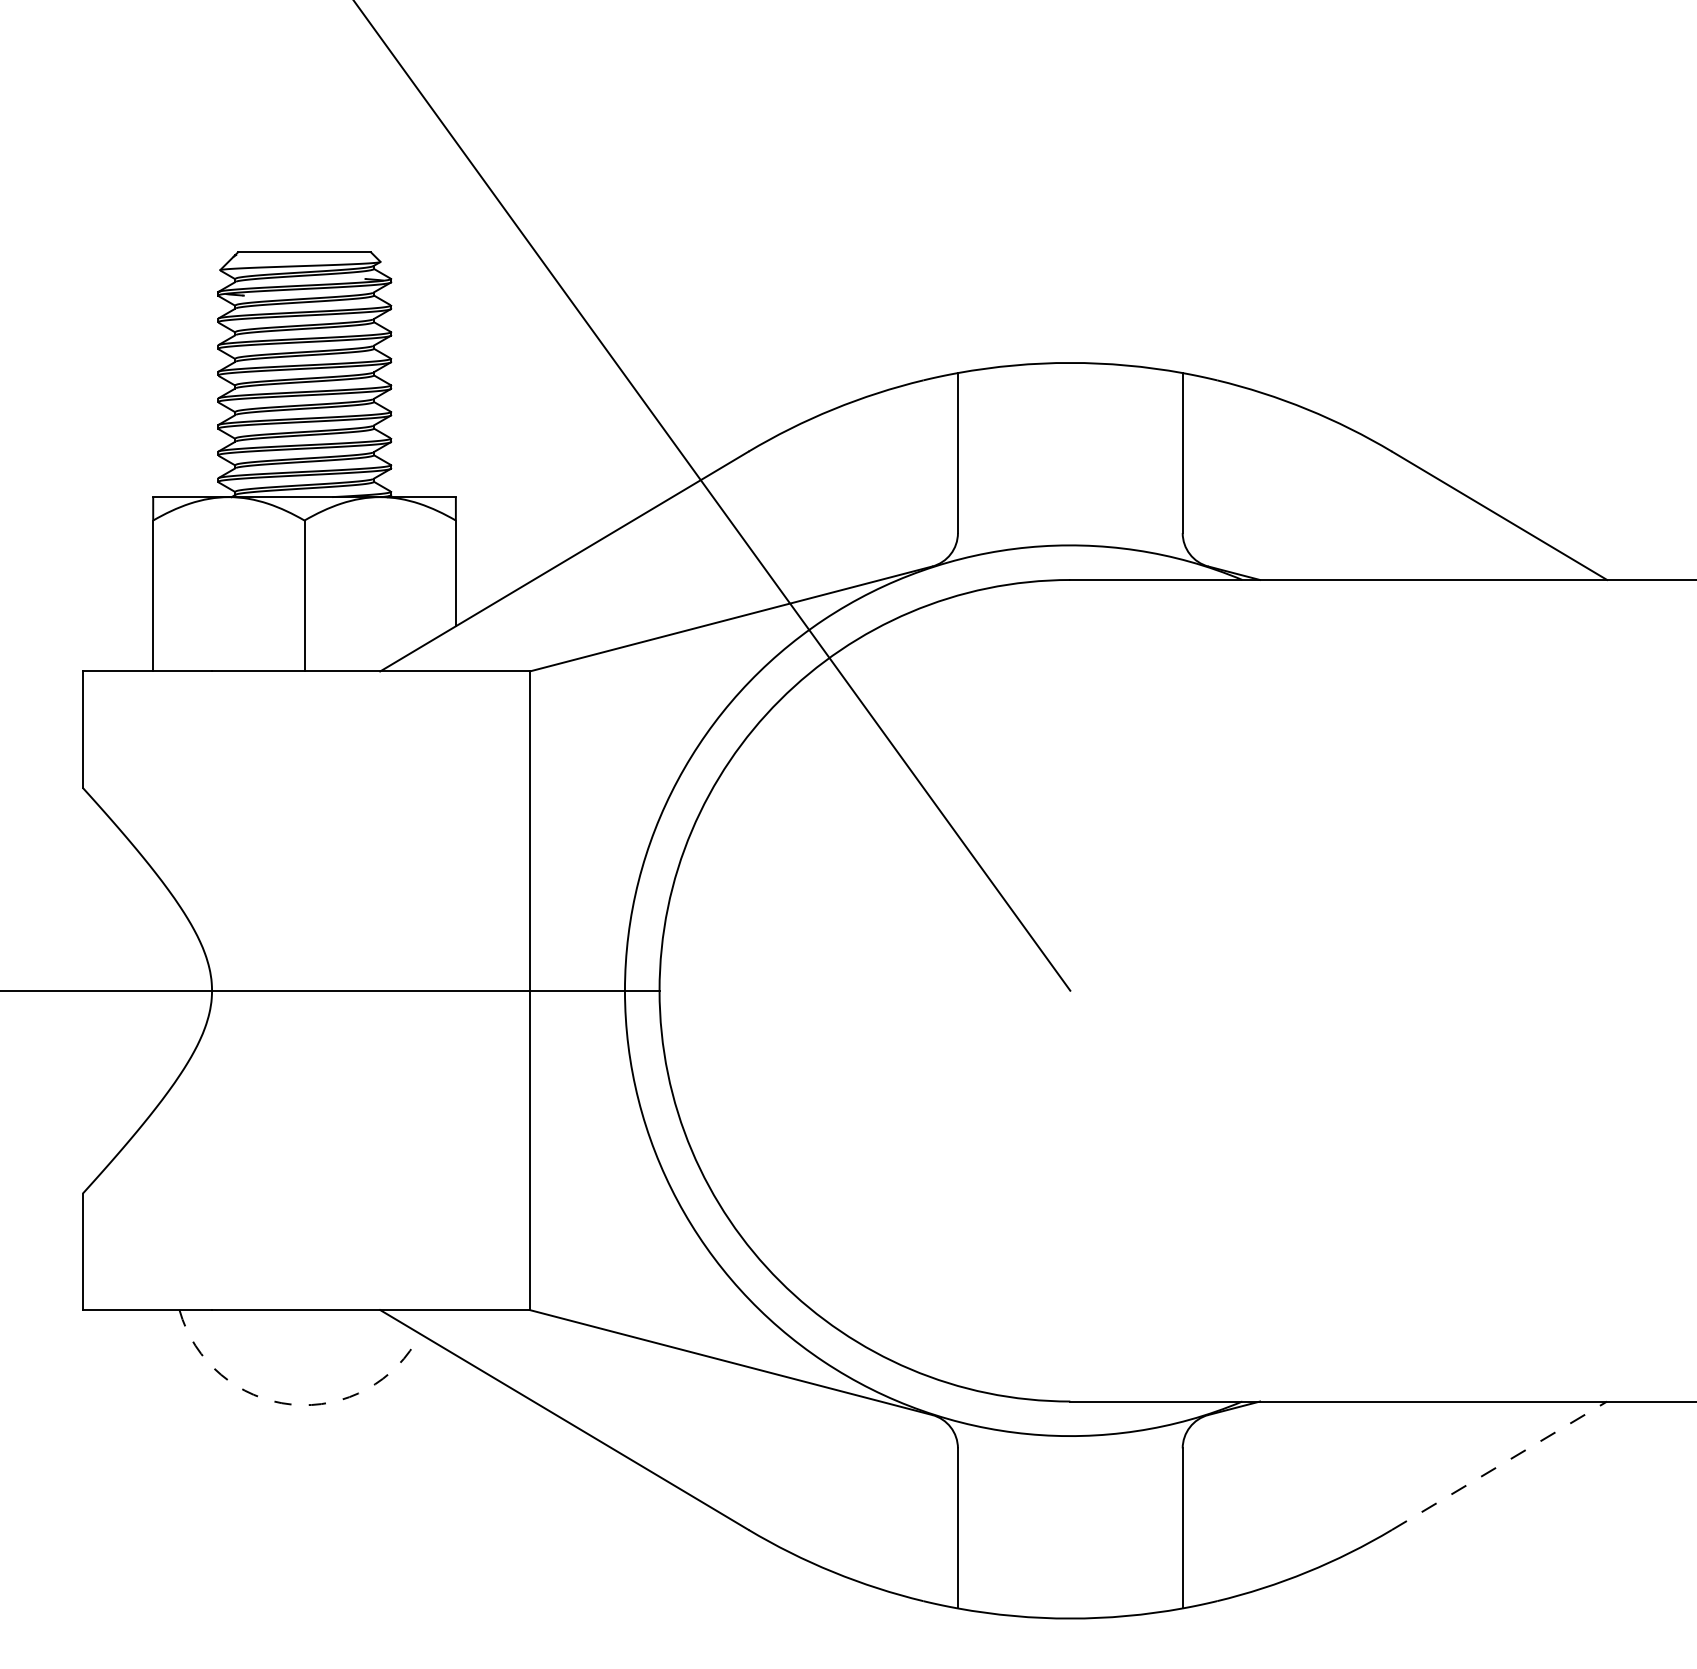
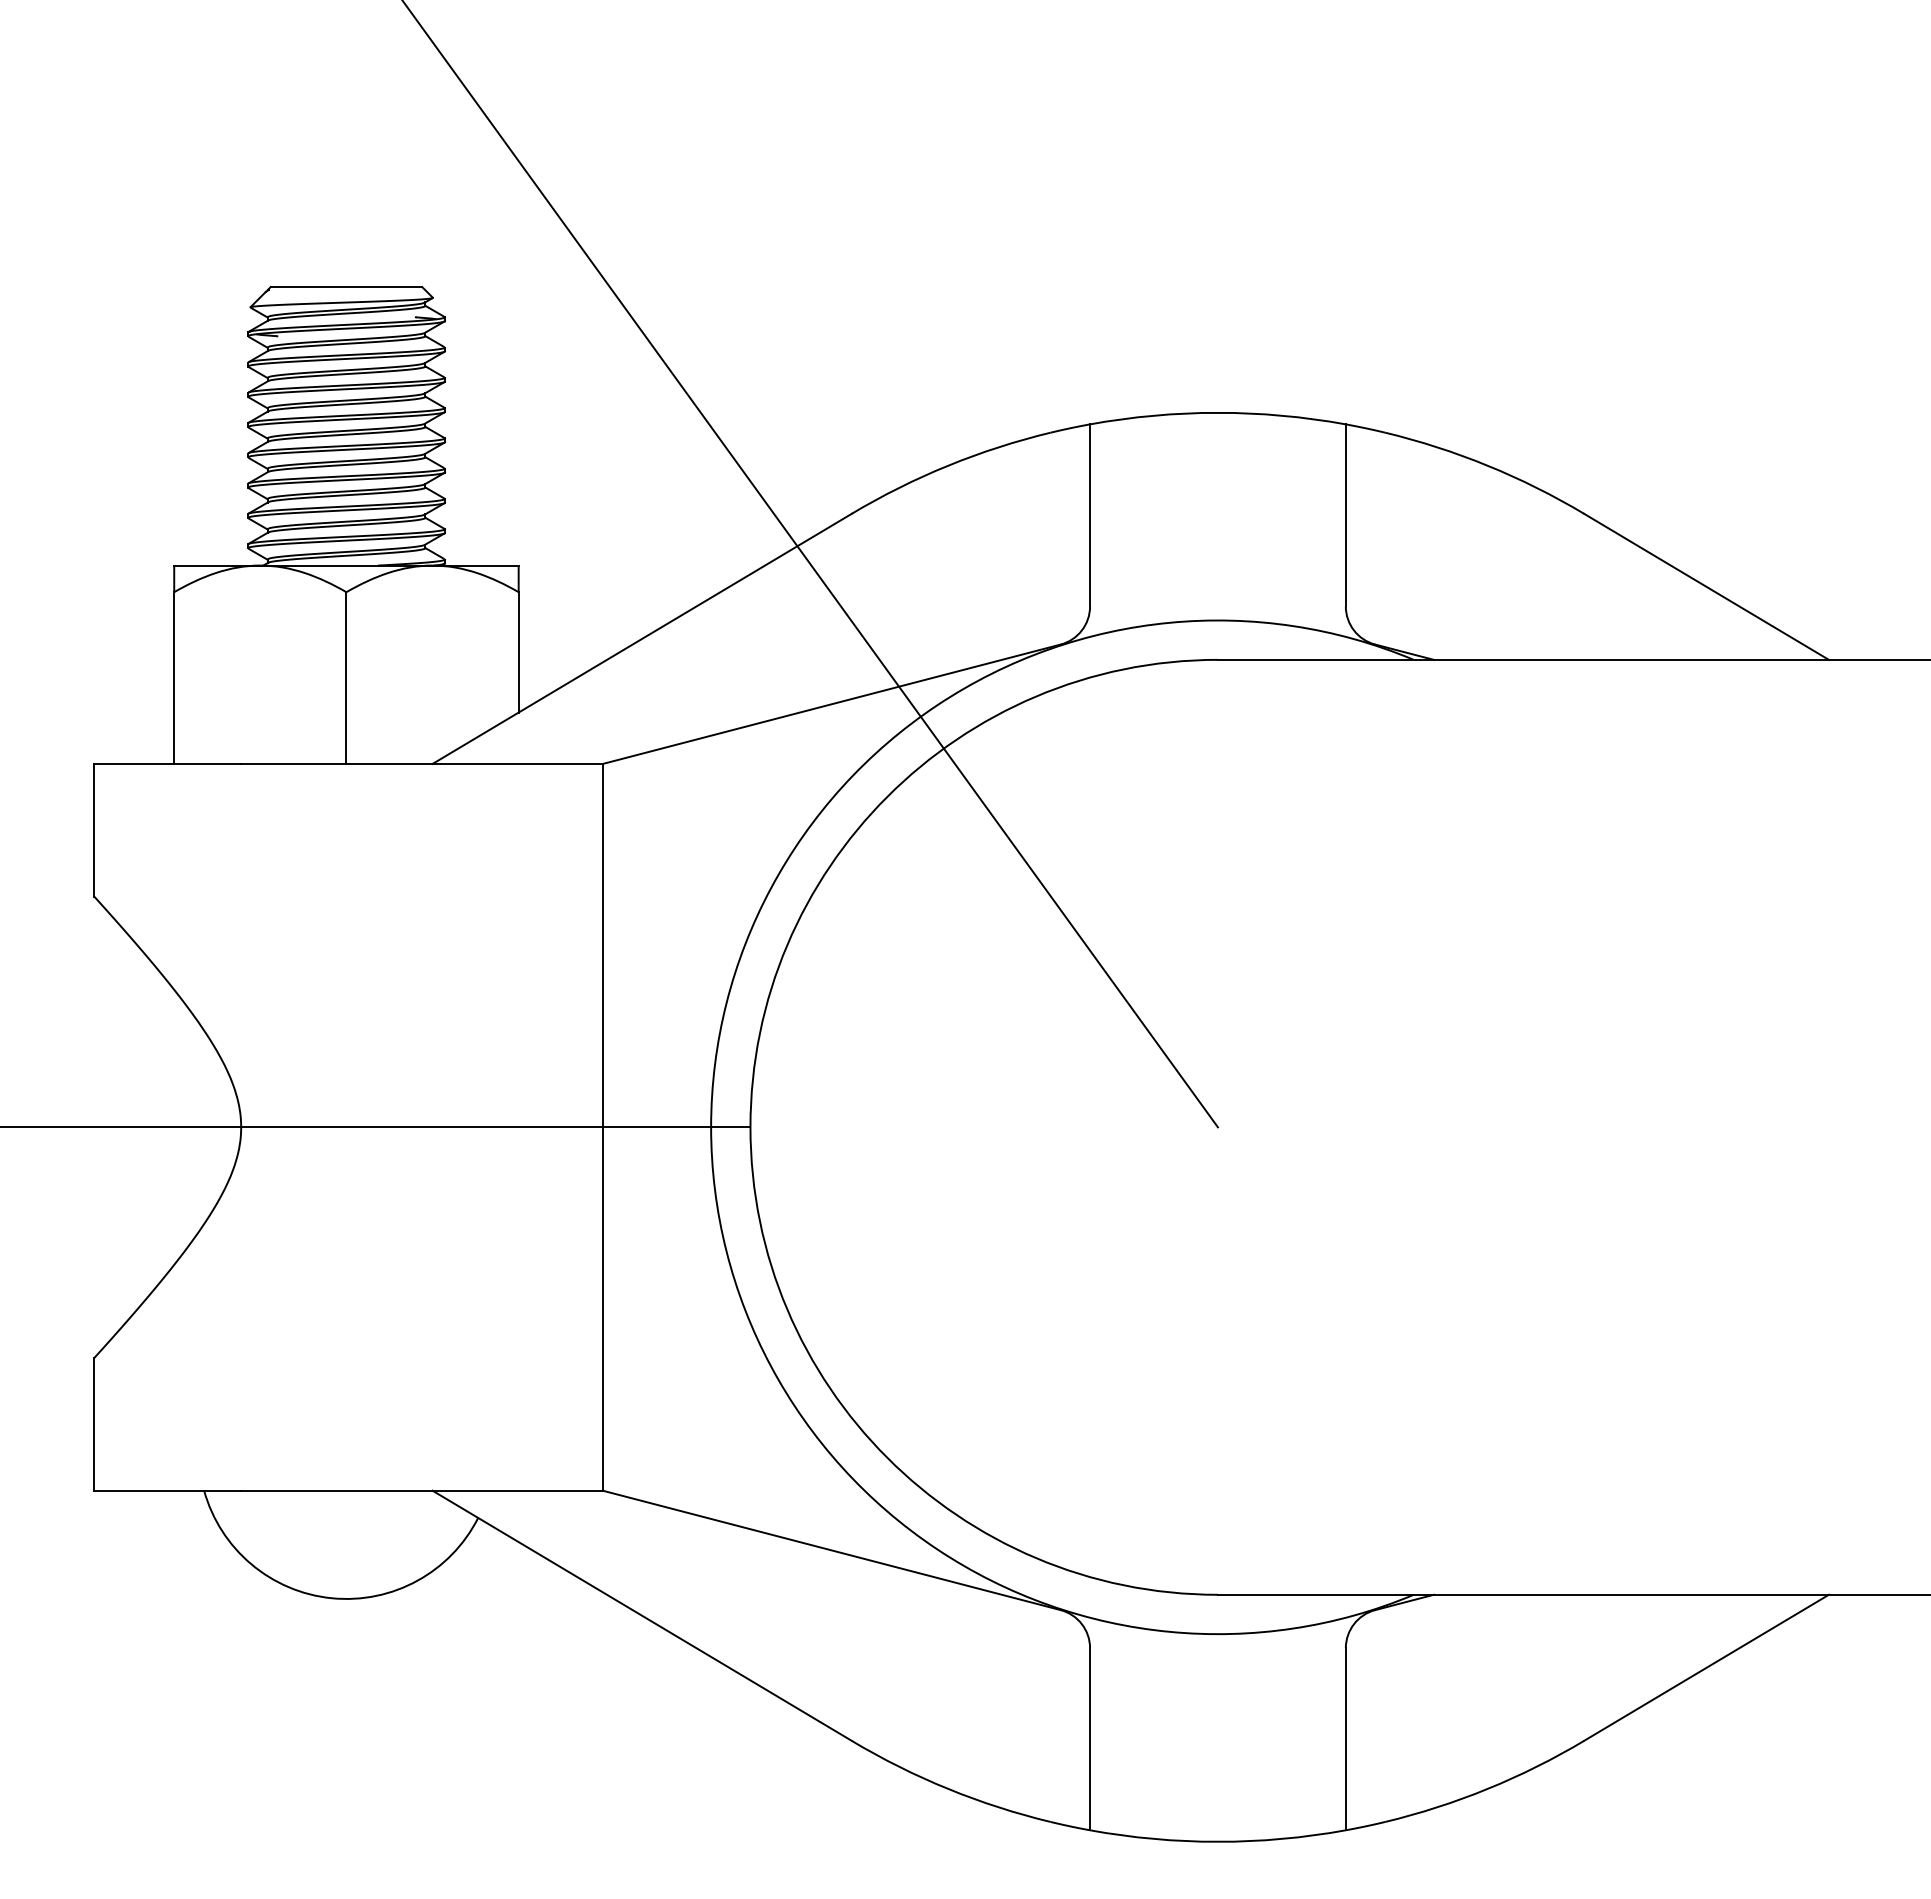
arc: (291, 1404) -> (331, 1598), dashed -> solid
line: (1499, 1465) -> (1706, 1667), dashed -> solid

